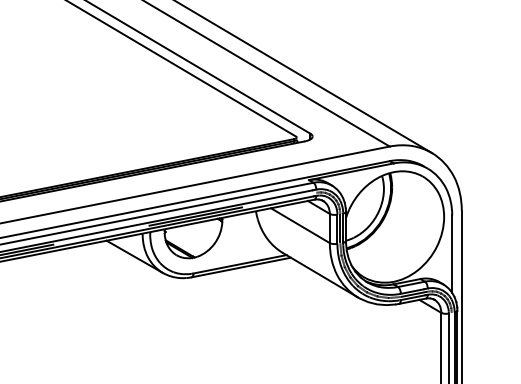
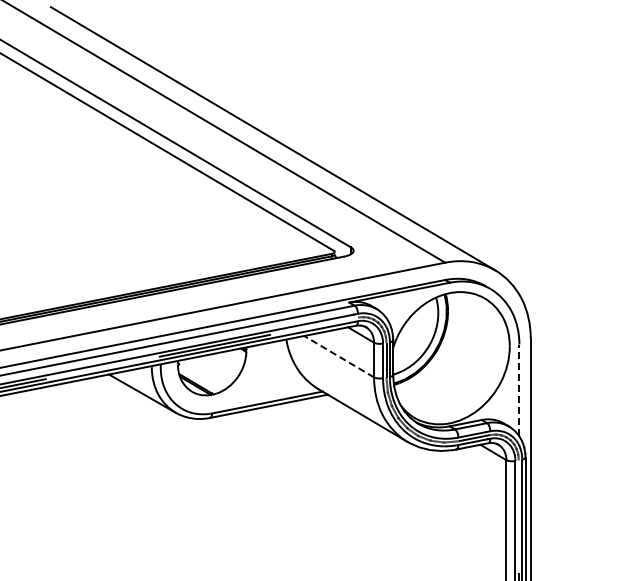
line: (300, 225) -> (339, 356), solid -> dashed
line: (452, 254) -> (519, 390), solid -> dashed

